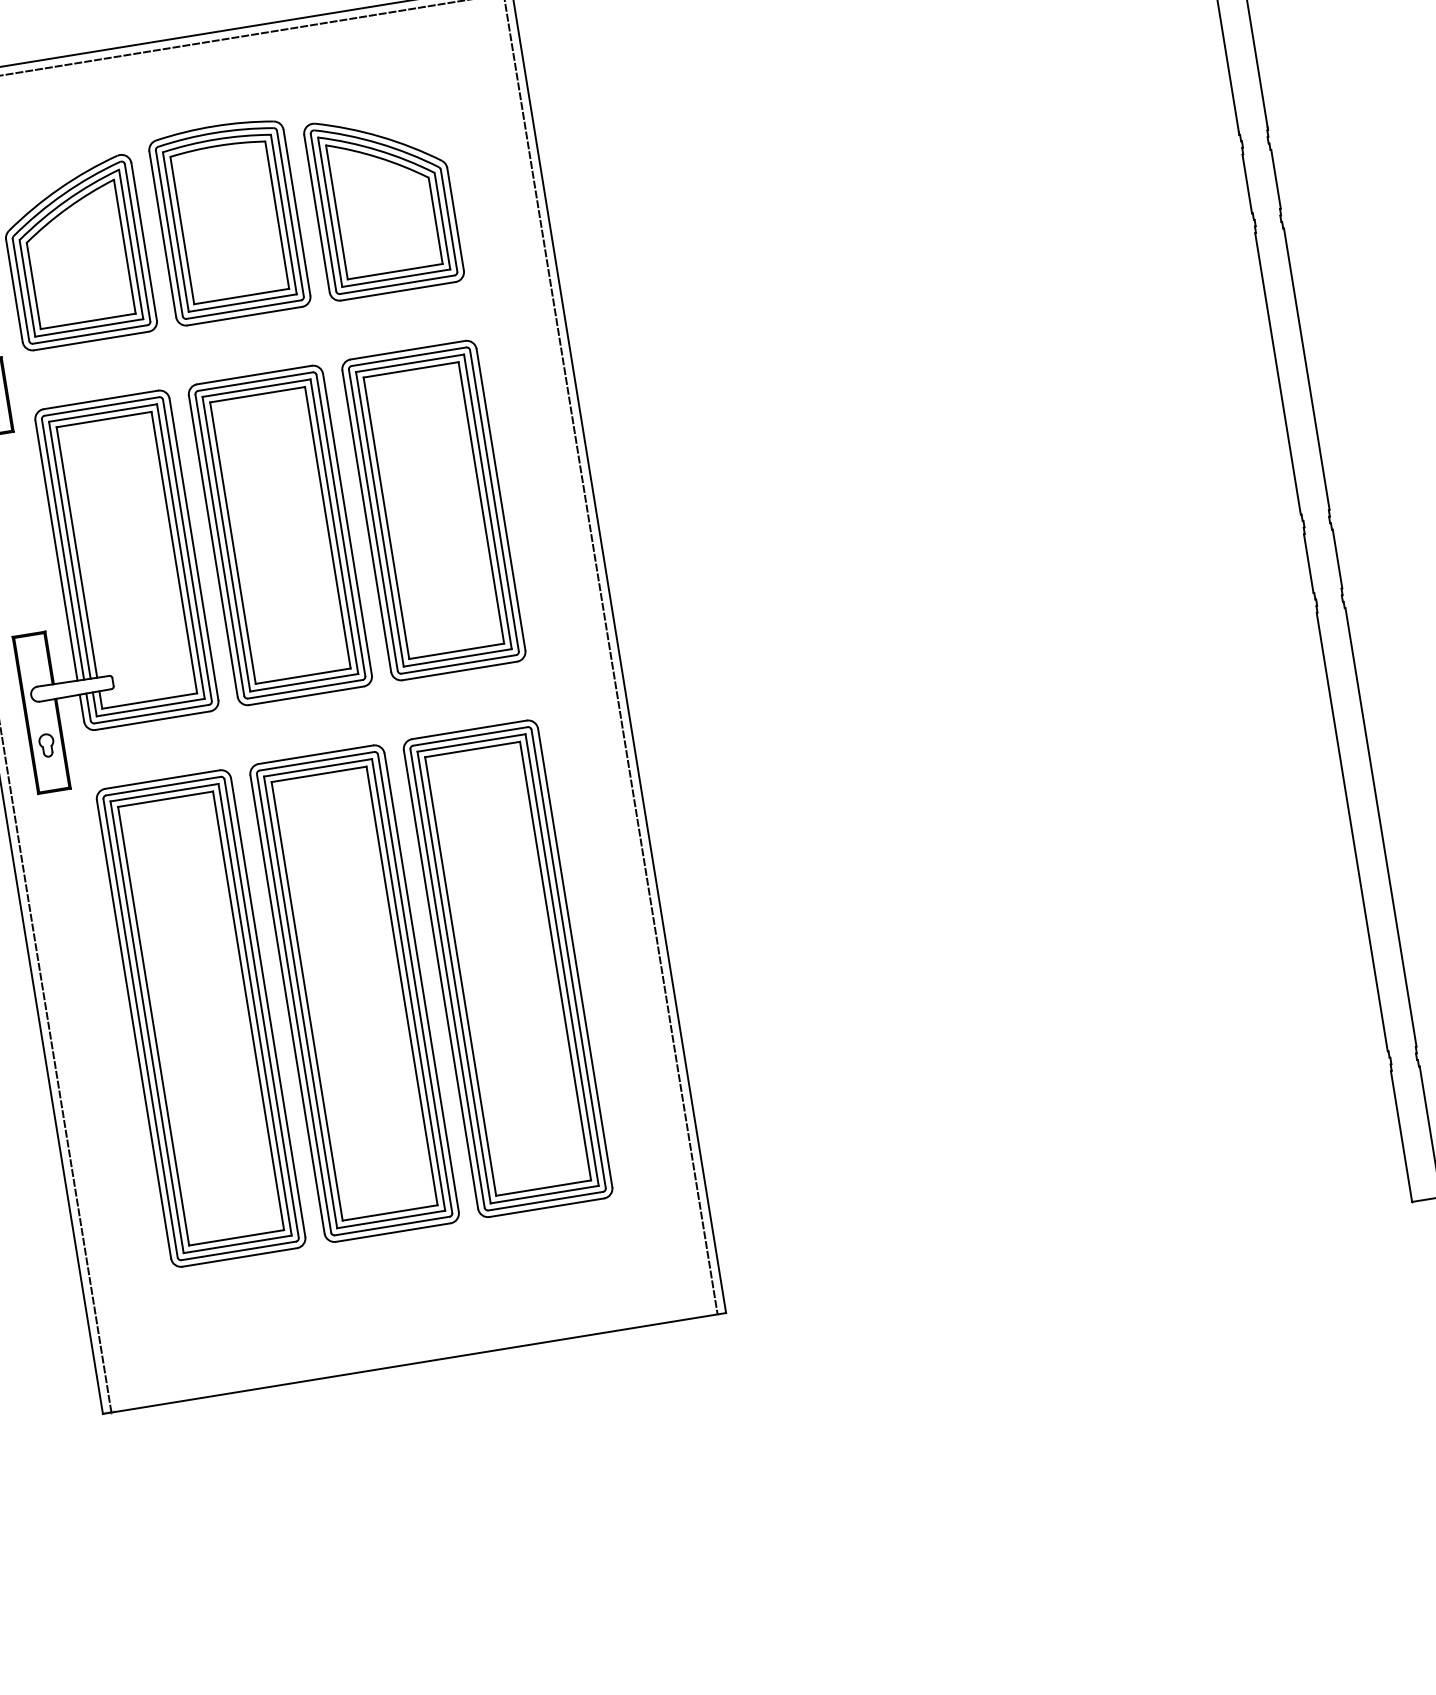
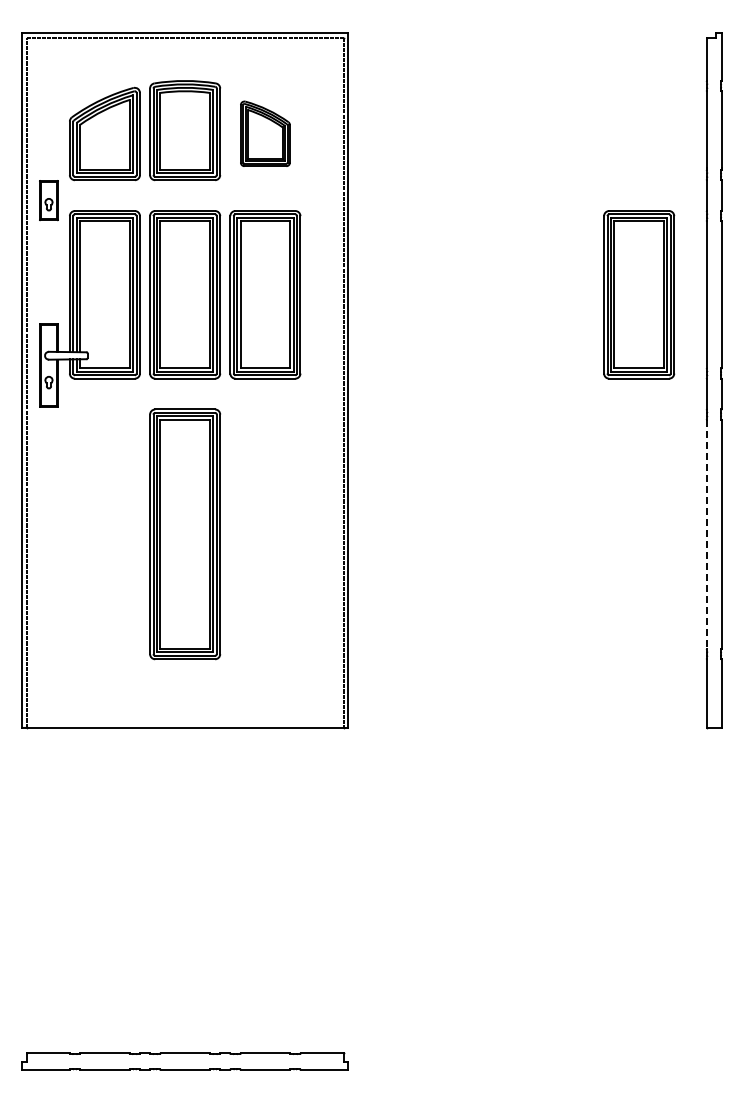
part: (384, 201) -> (265, 133), size x0.7
part: (1149, 394) -> (639, 294), added
line: (1351, 832) -> (706, 534), solid -> dashed
part: (508, 968) -> (265, 534), removed
part: (200, 1018) -> (104, 534), removed

